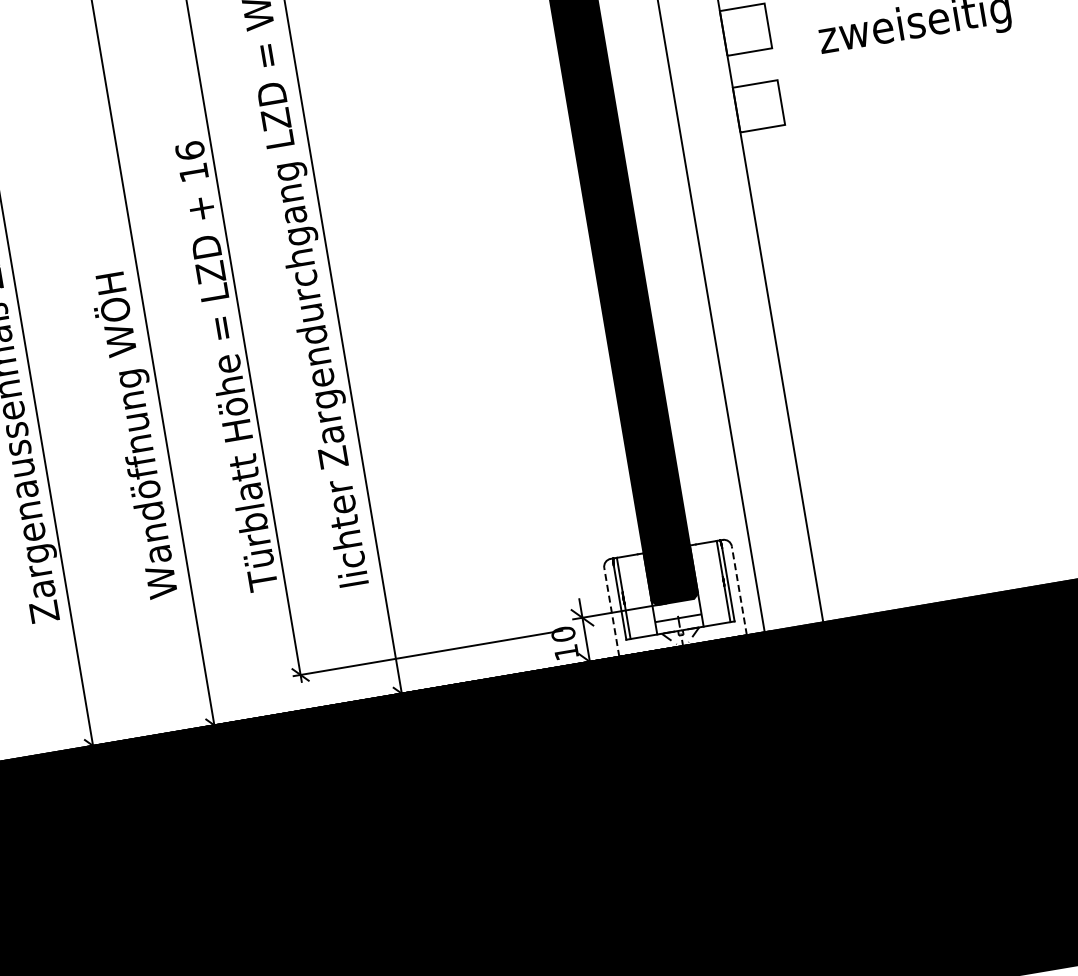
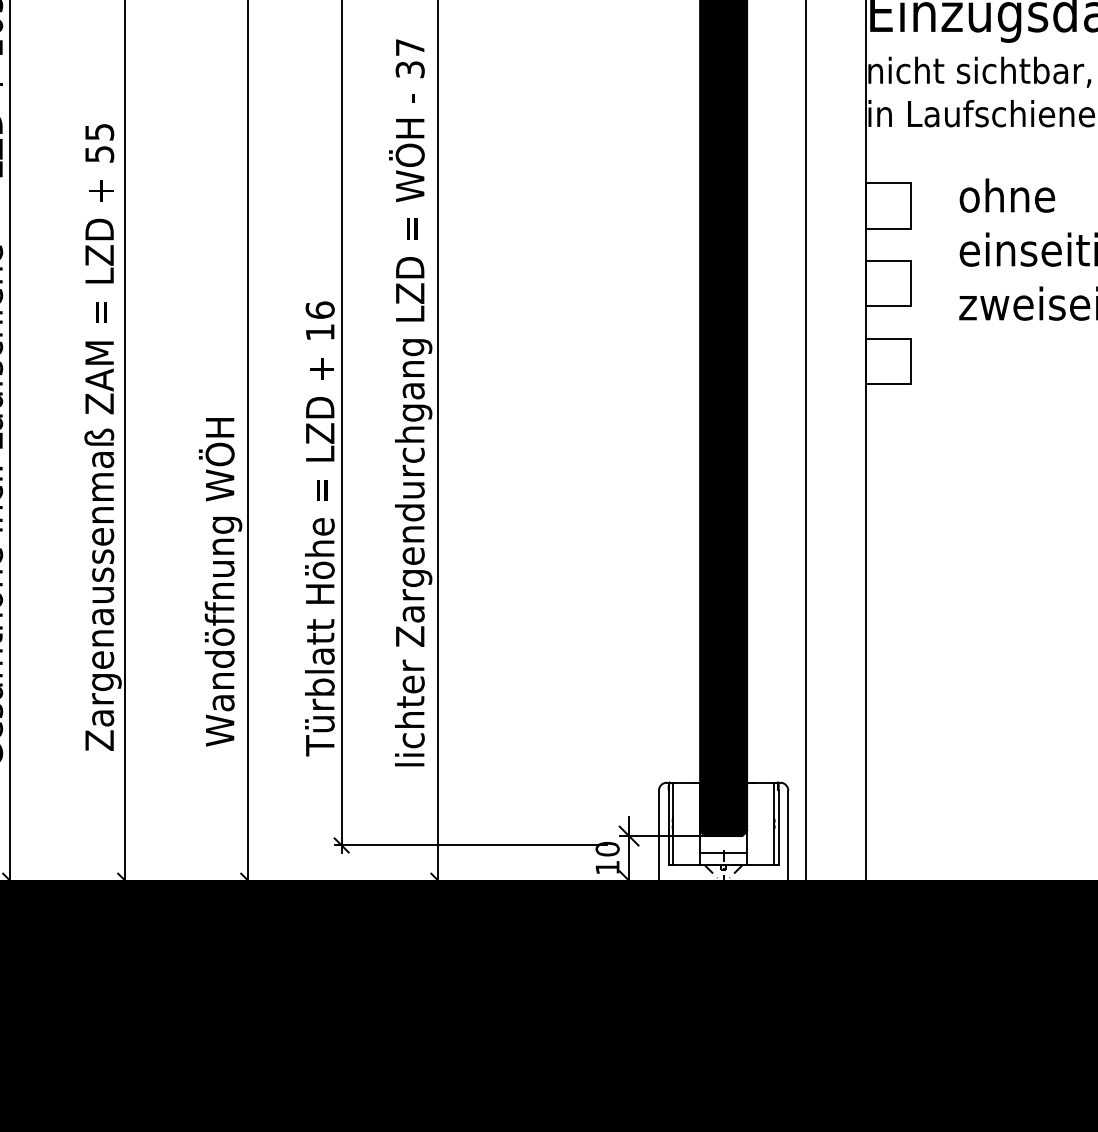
line: (739, 590) -> (788, 835), dashed -> solid
line: (611, 612) -> (658, 835), dashed -> solid

